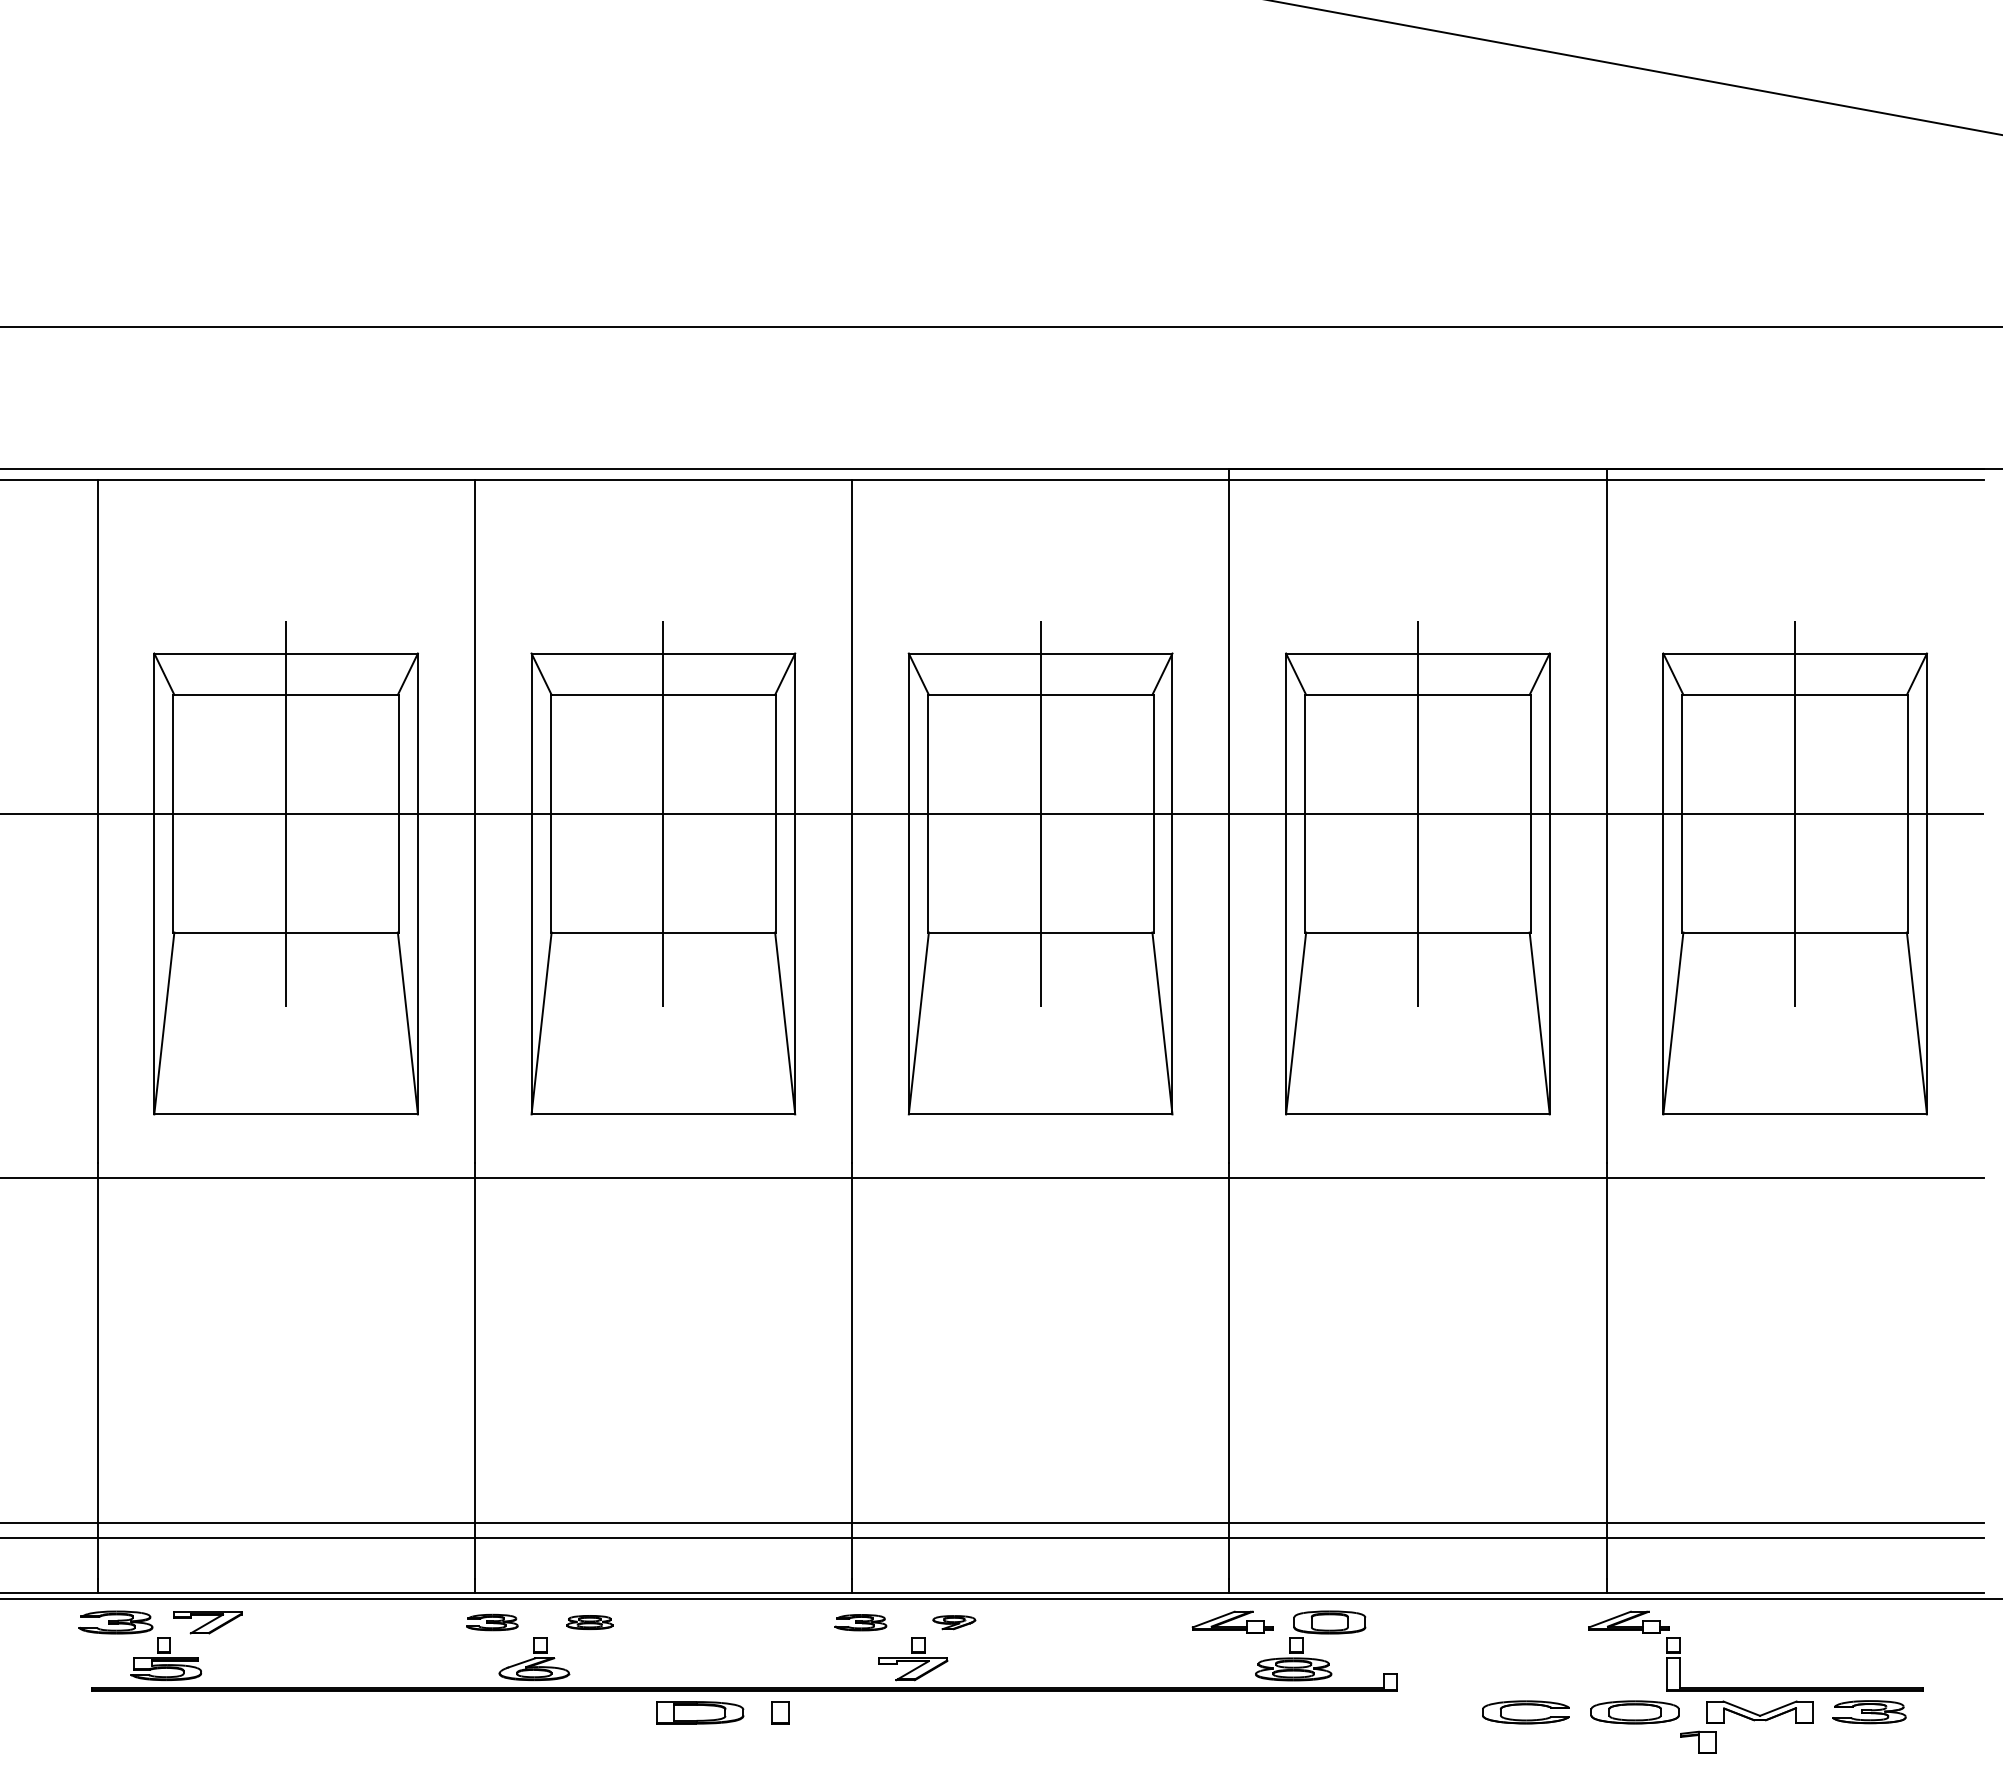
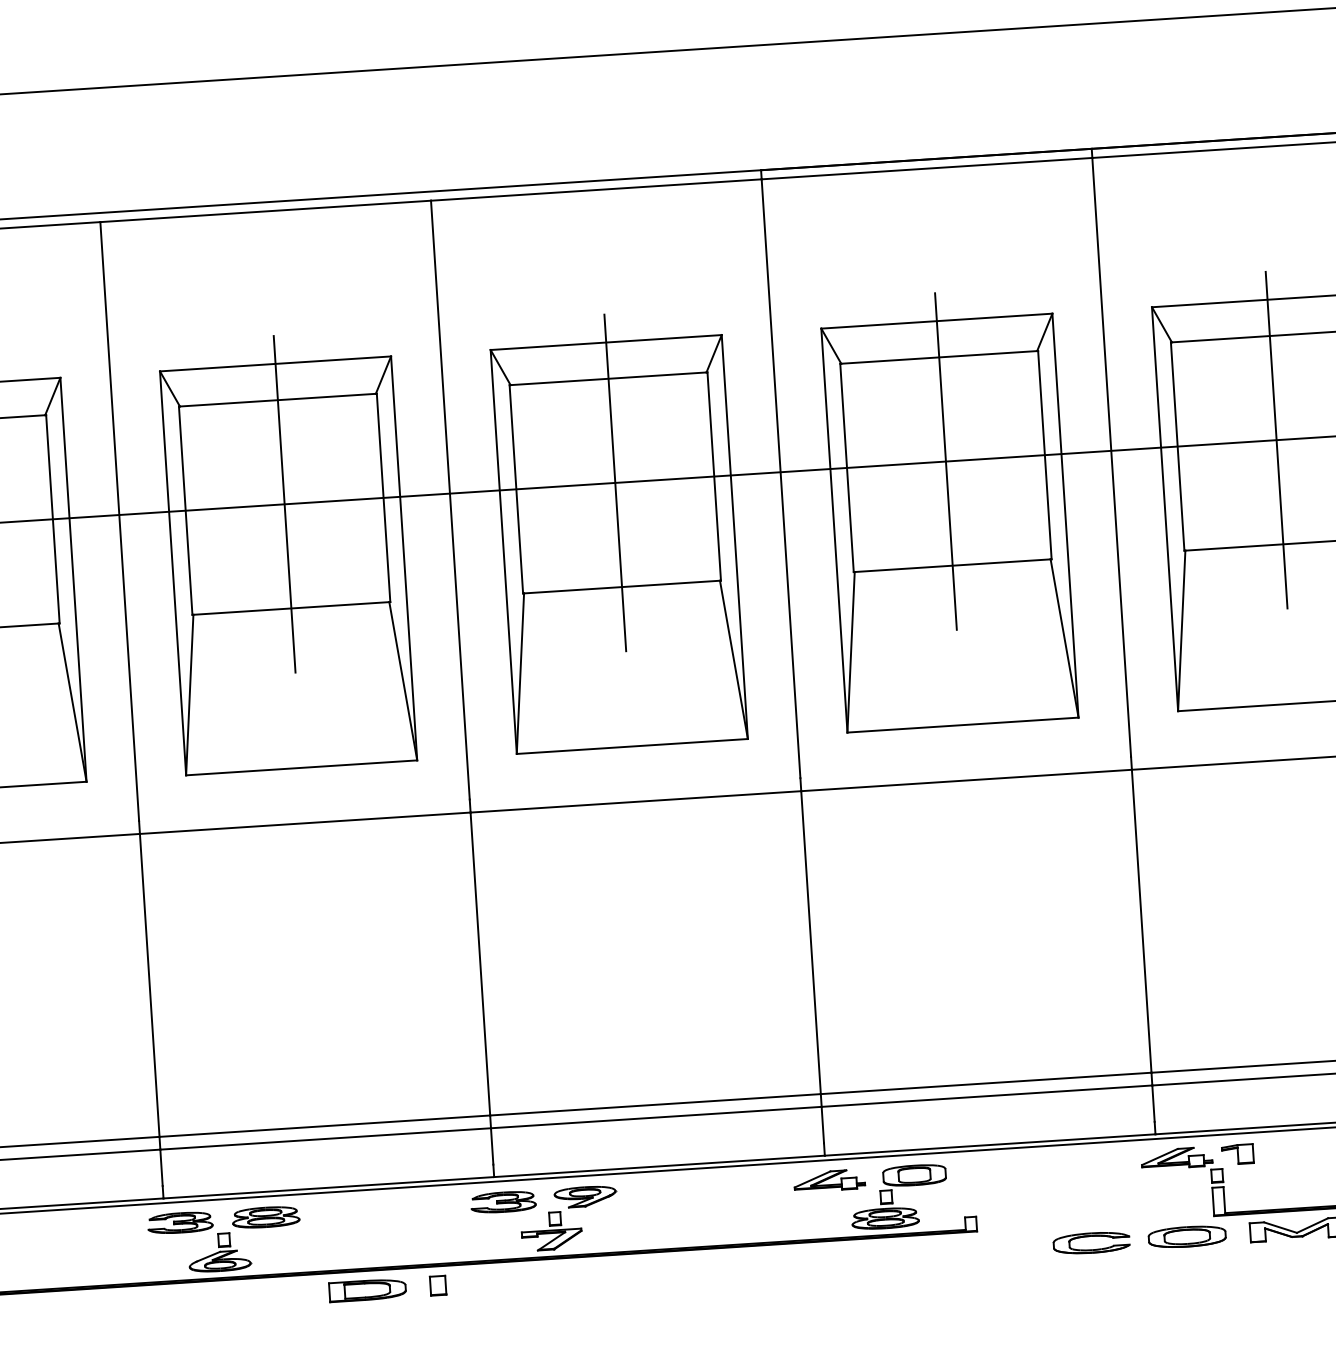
part: (492, 1622) -> (180, 1222), size x1.43
part: (589, 1622) -> (265, 1217), size x1.67
part: (860, 1622) -> (503, 1202), size x1.43
part: (954, 1622) -> (585, 1196), size x1.67
part: (1698, 1741) -> (1237, 1153), moved

